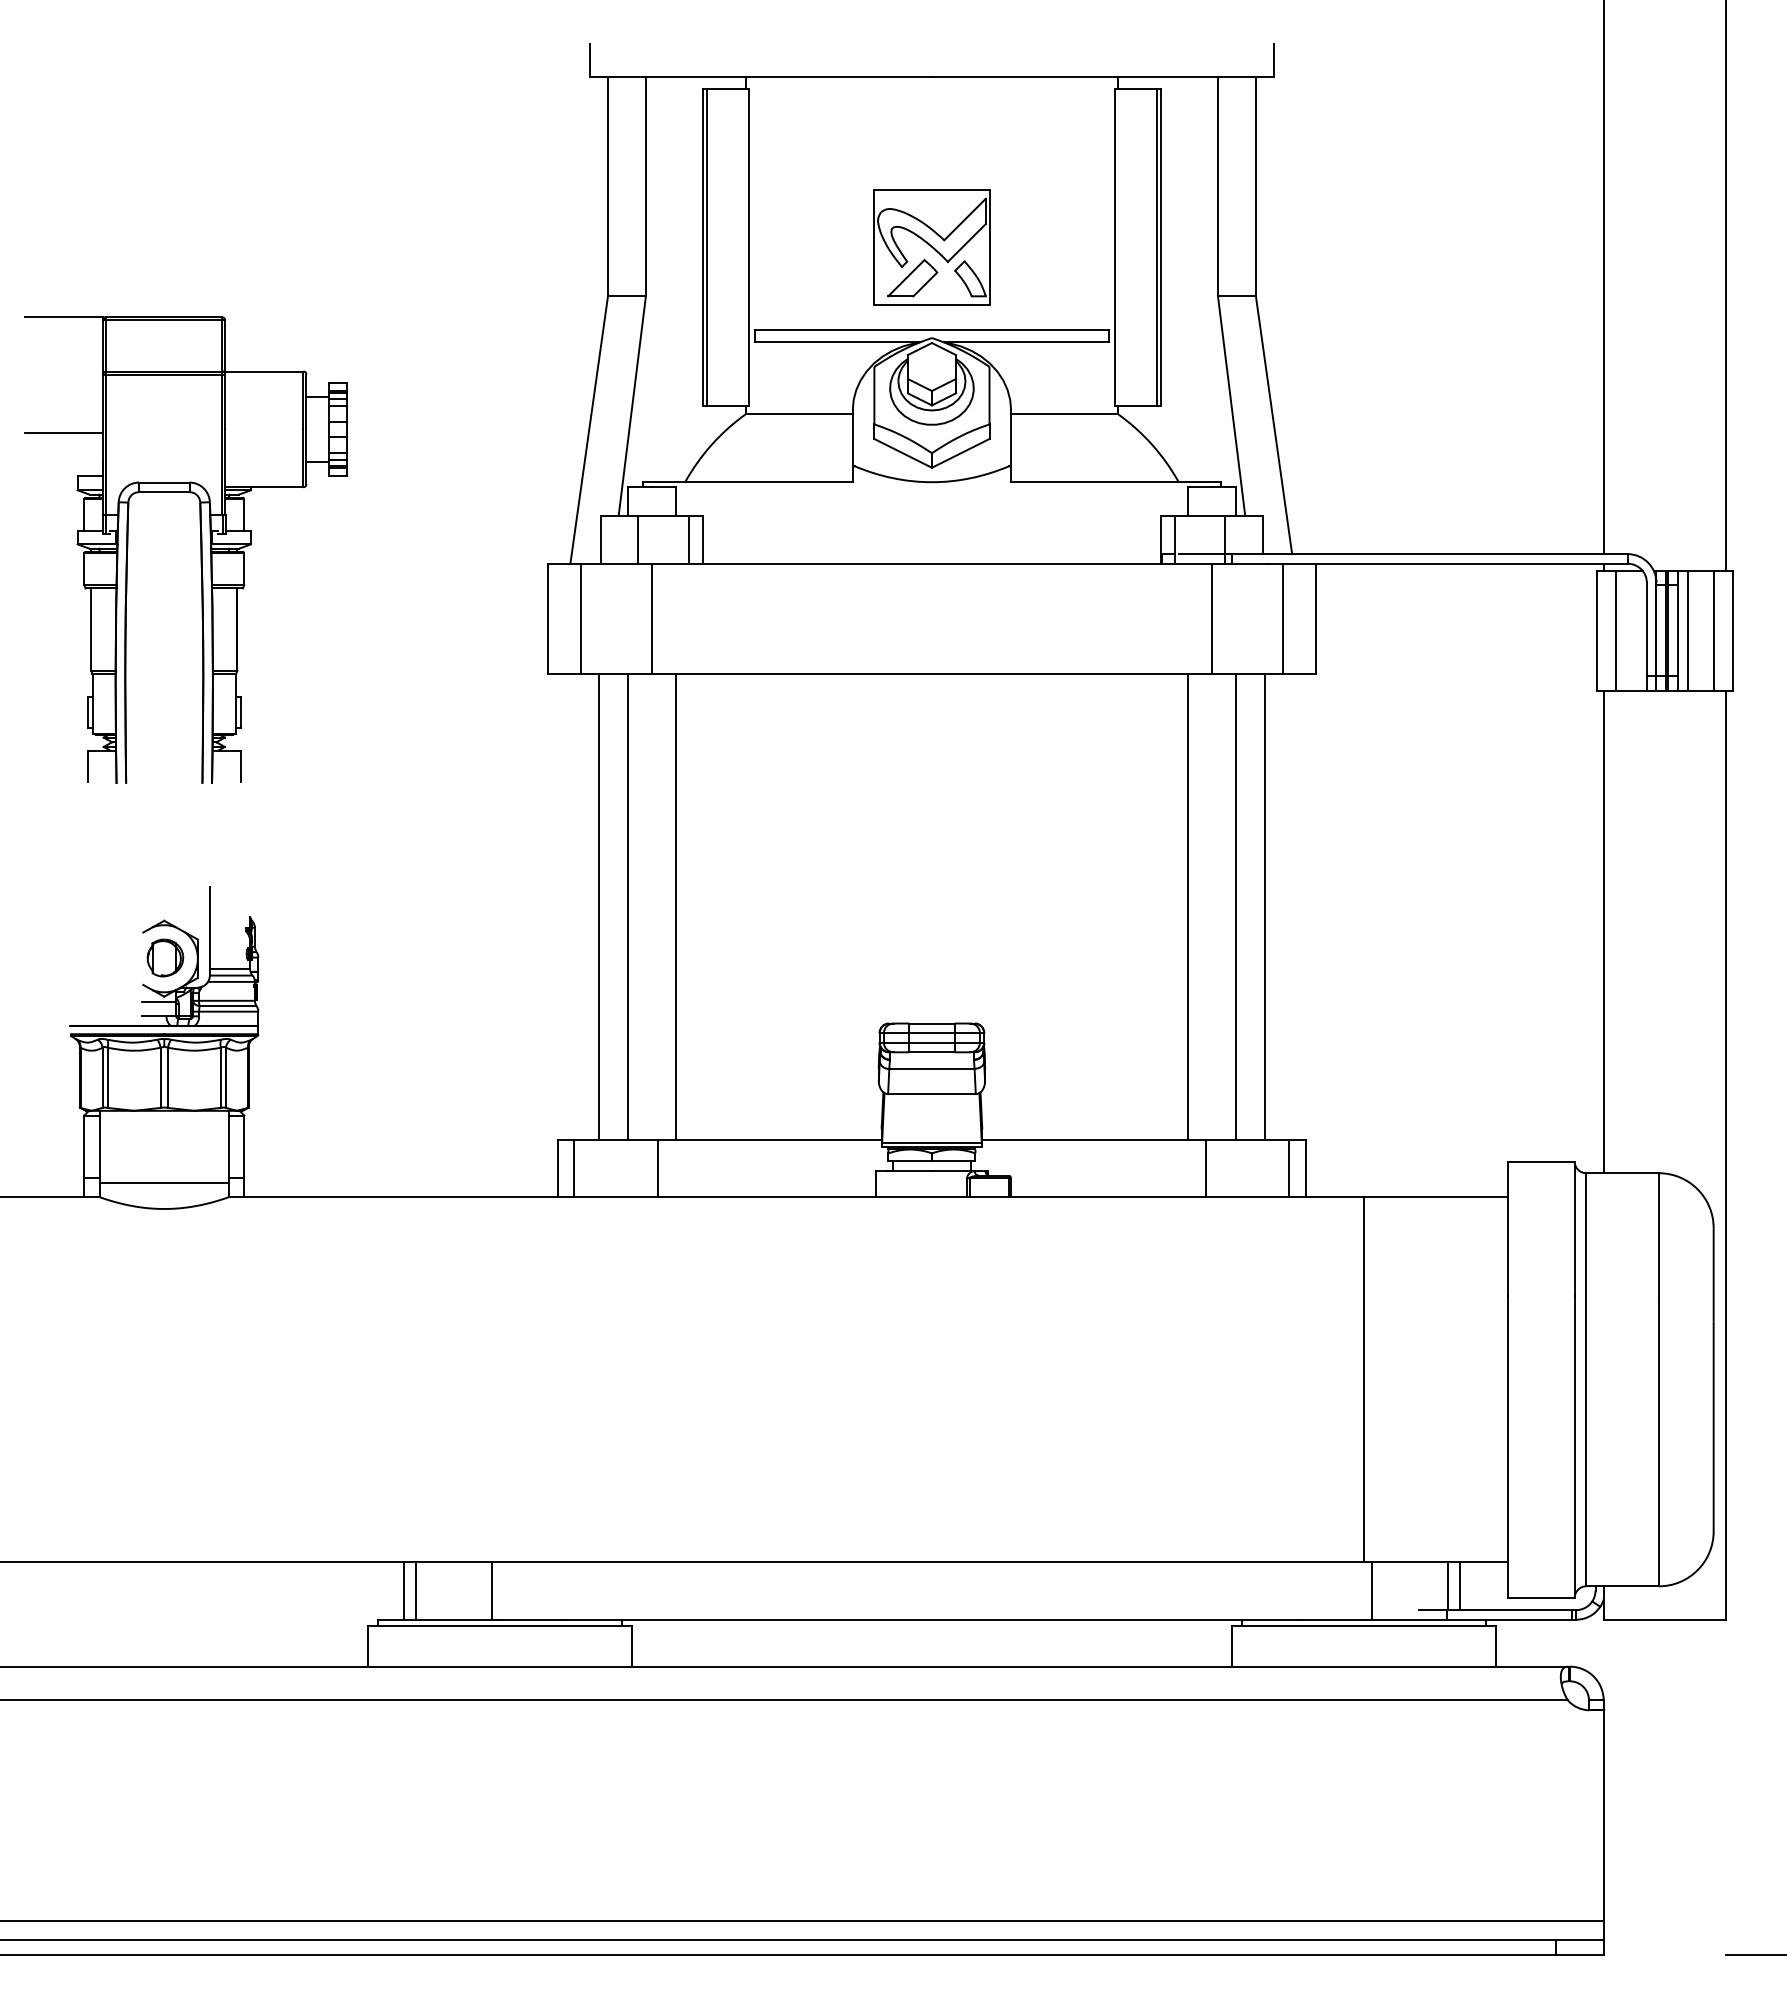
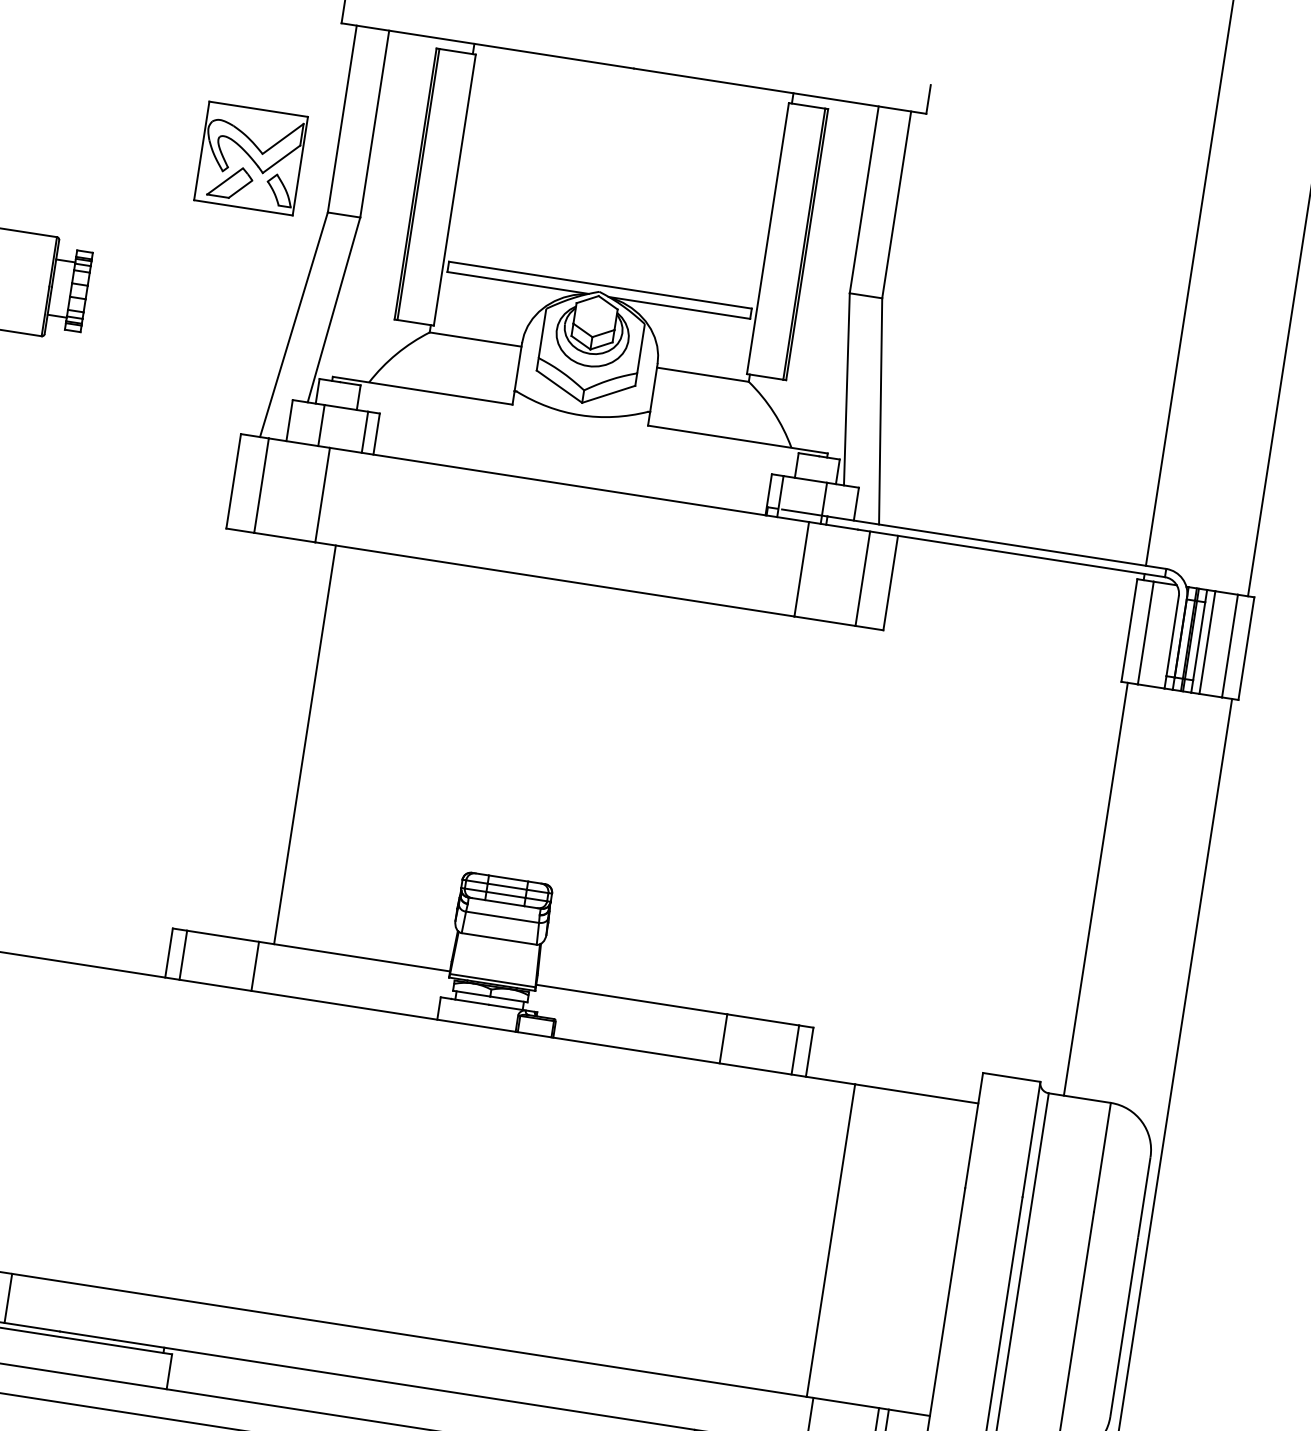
part: (931, 247) -> (250, 158), moved
line: (598, 906) -> (238, 734), removed
line: (628, 906) -> (264, 738), removed
line: (1187, 906) -> (742, 812), removed
line: (1235, 906) -> (783, 818), removed
line: (1265, 906) -> (809, 822), removed
line: (492, 1590) -> (8, 1298), moved

